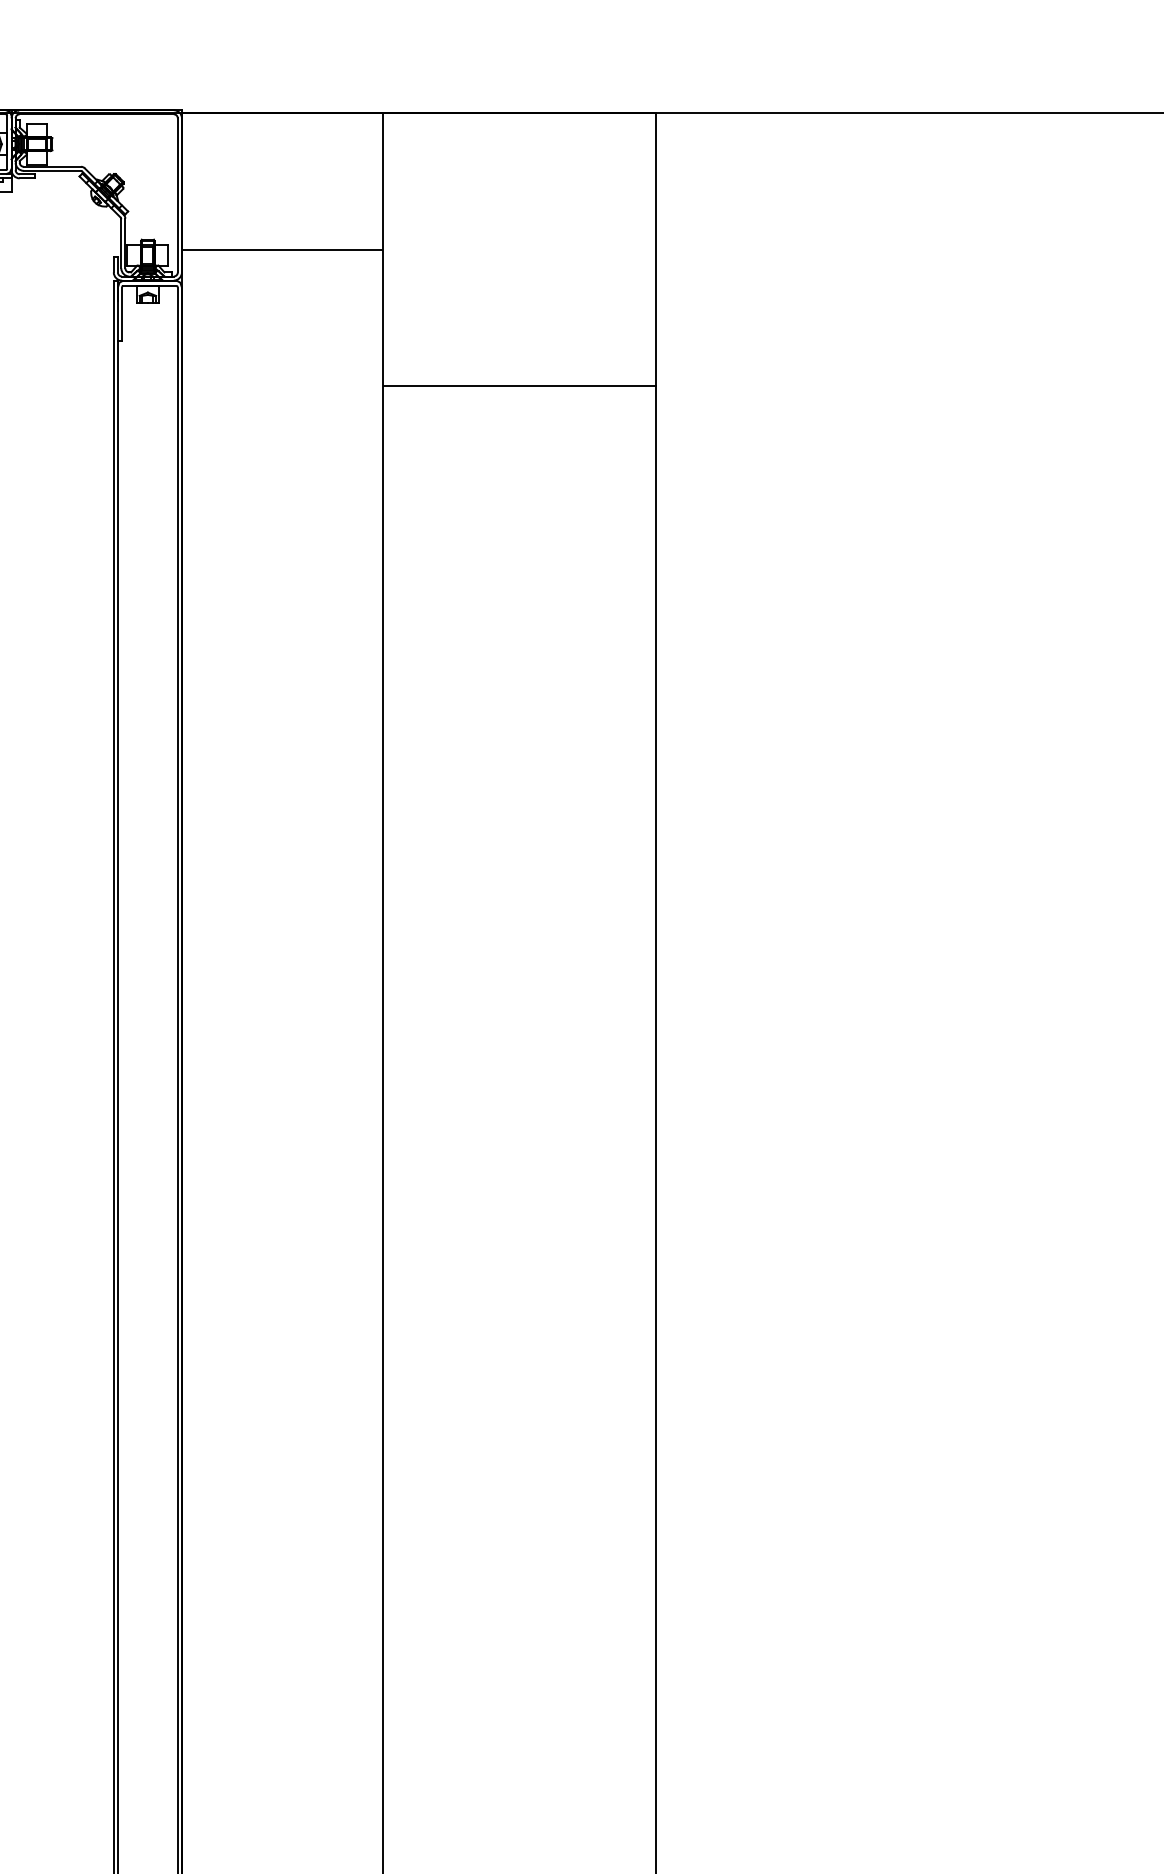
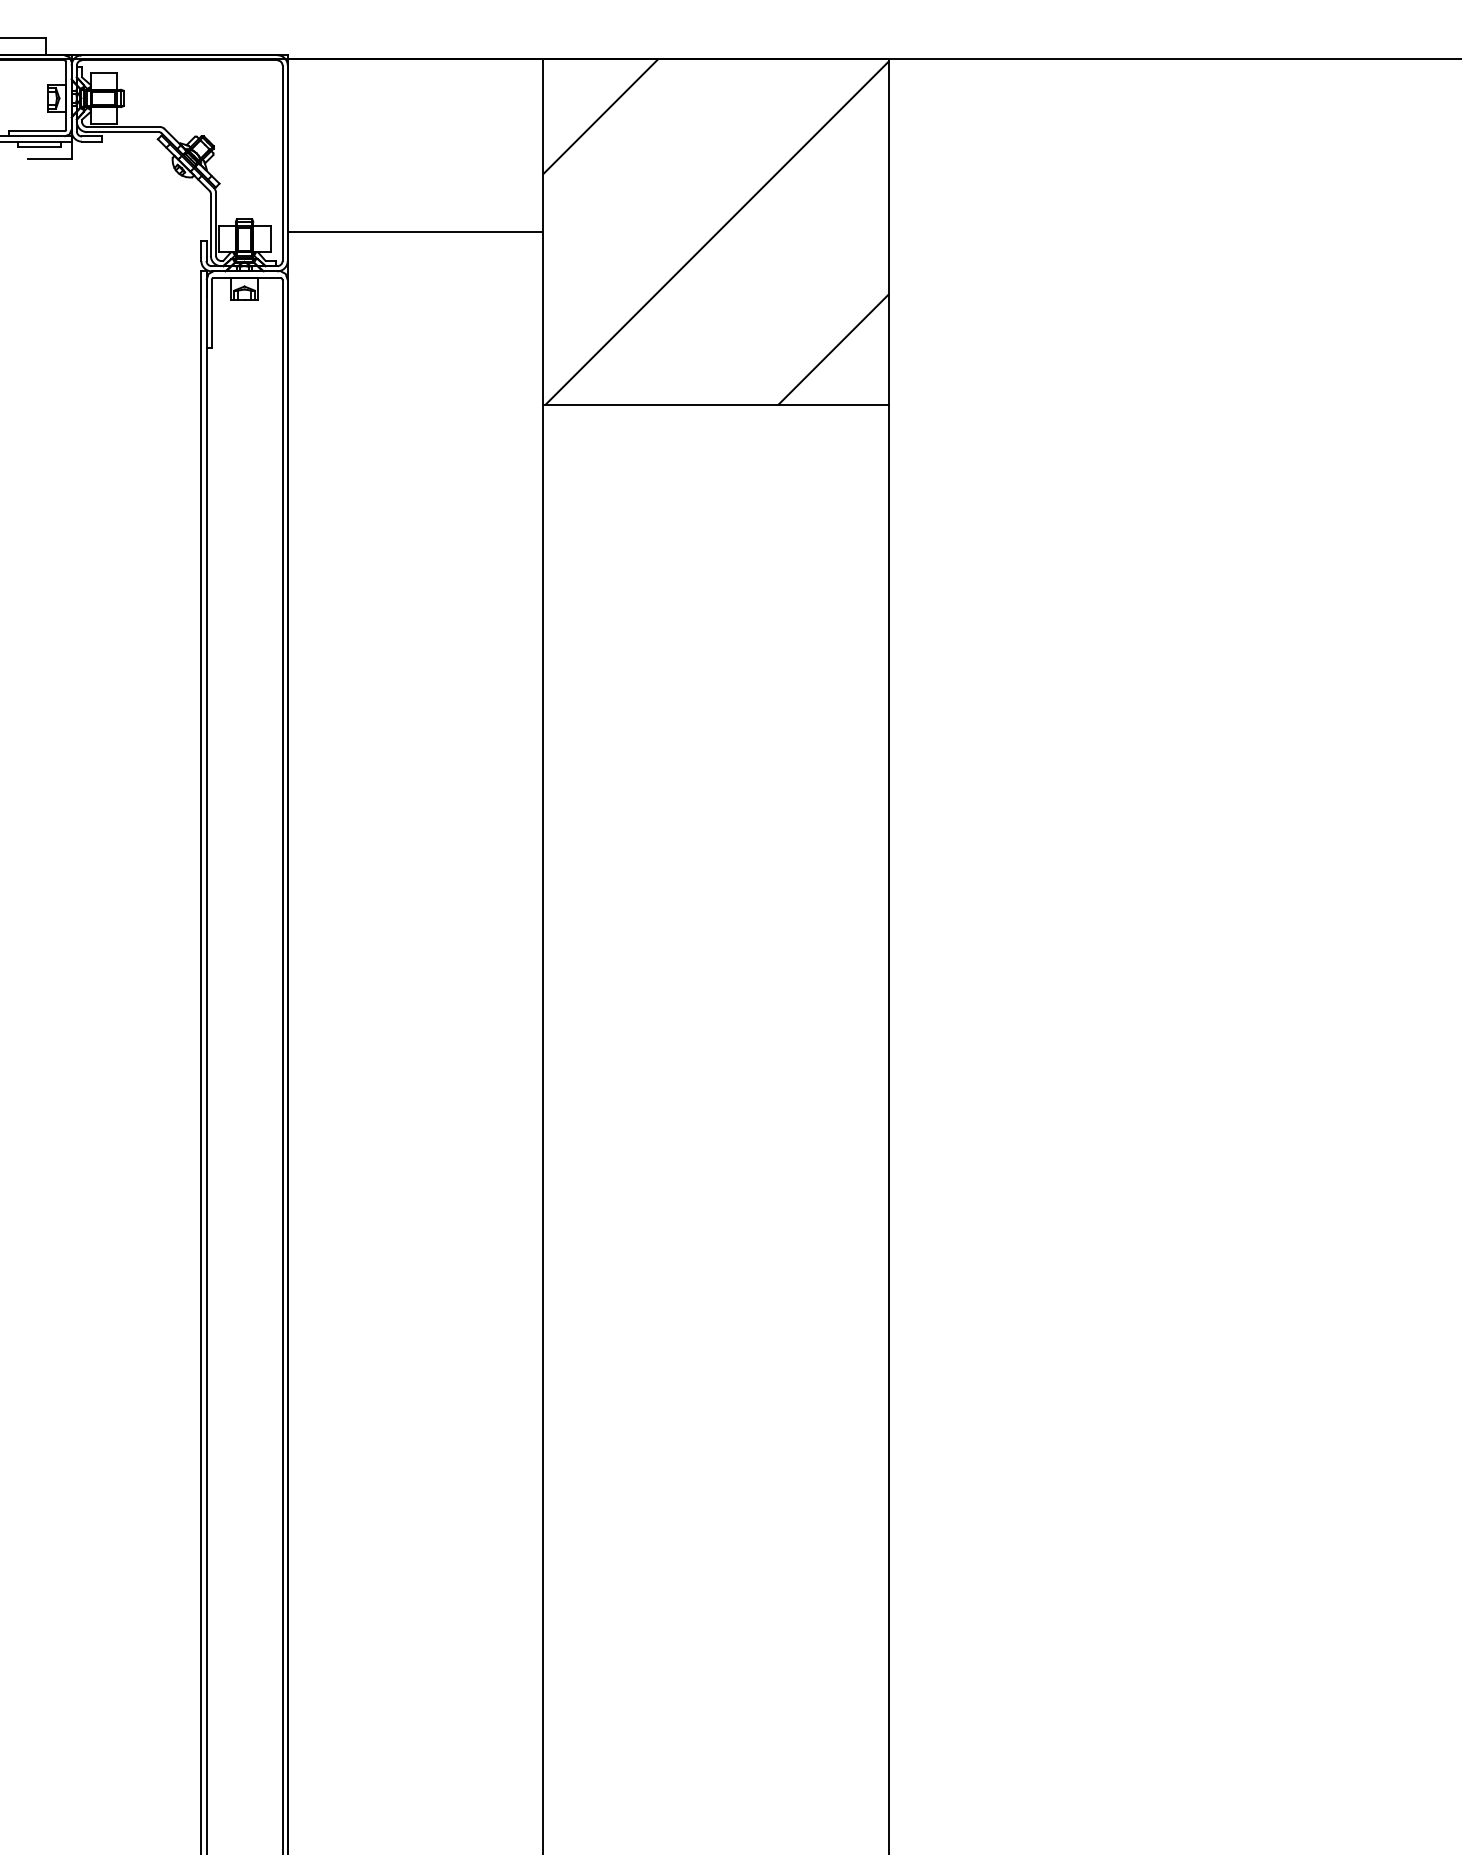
hatch: (519, 249) -> (715, 231), added

